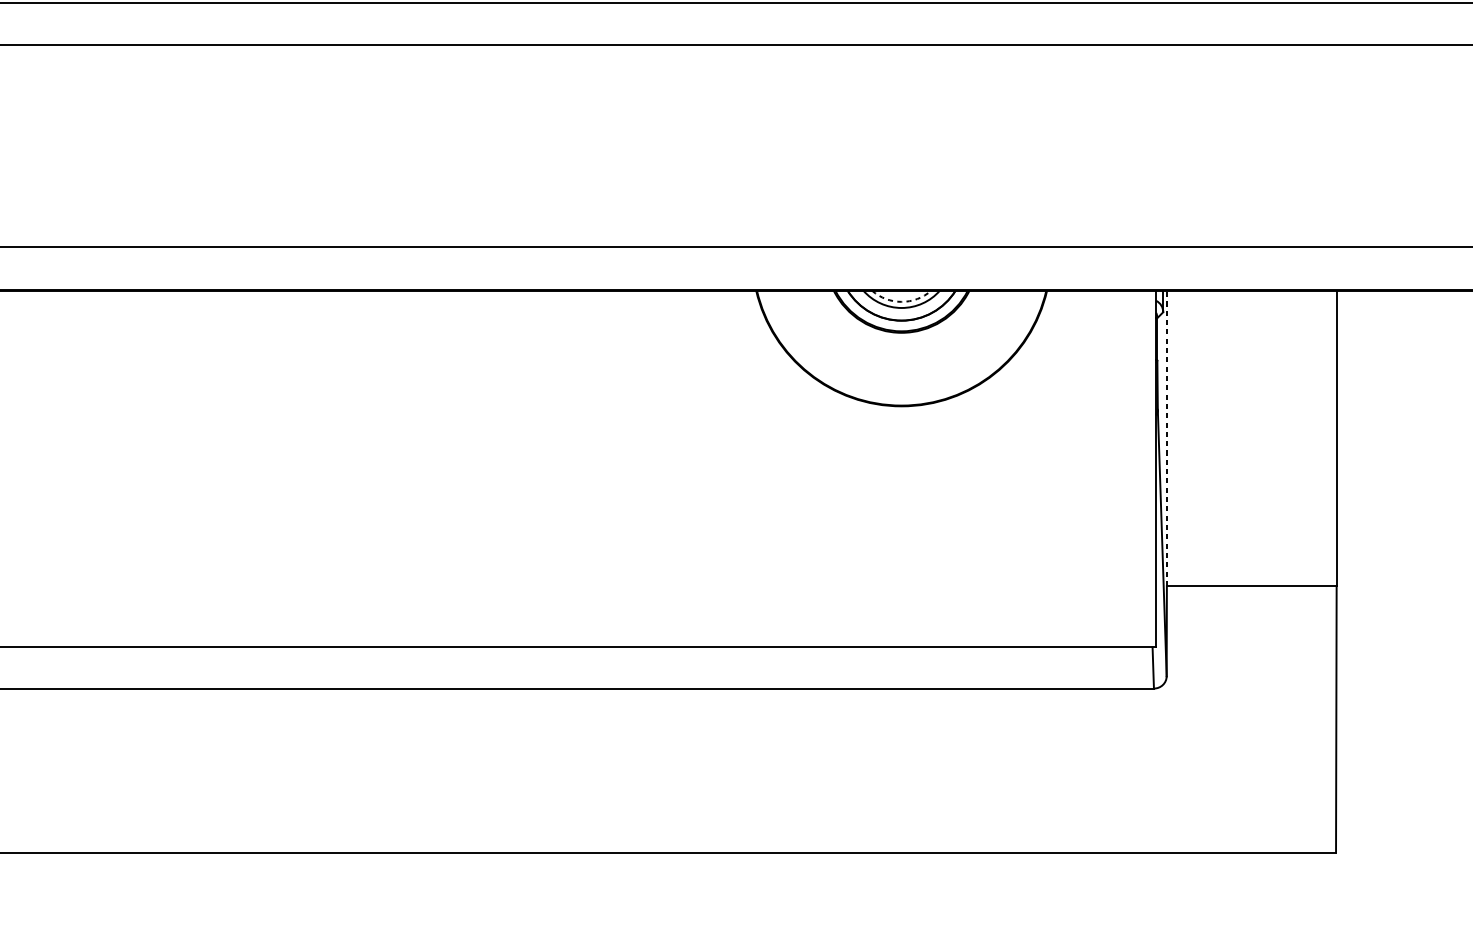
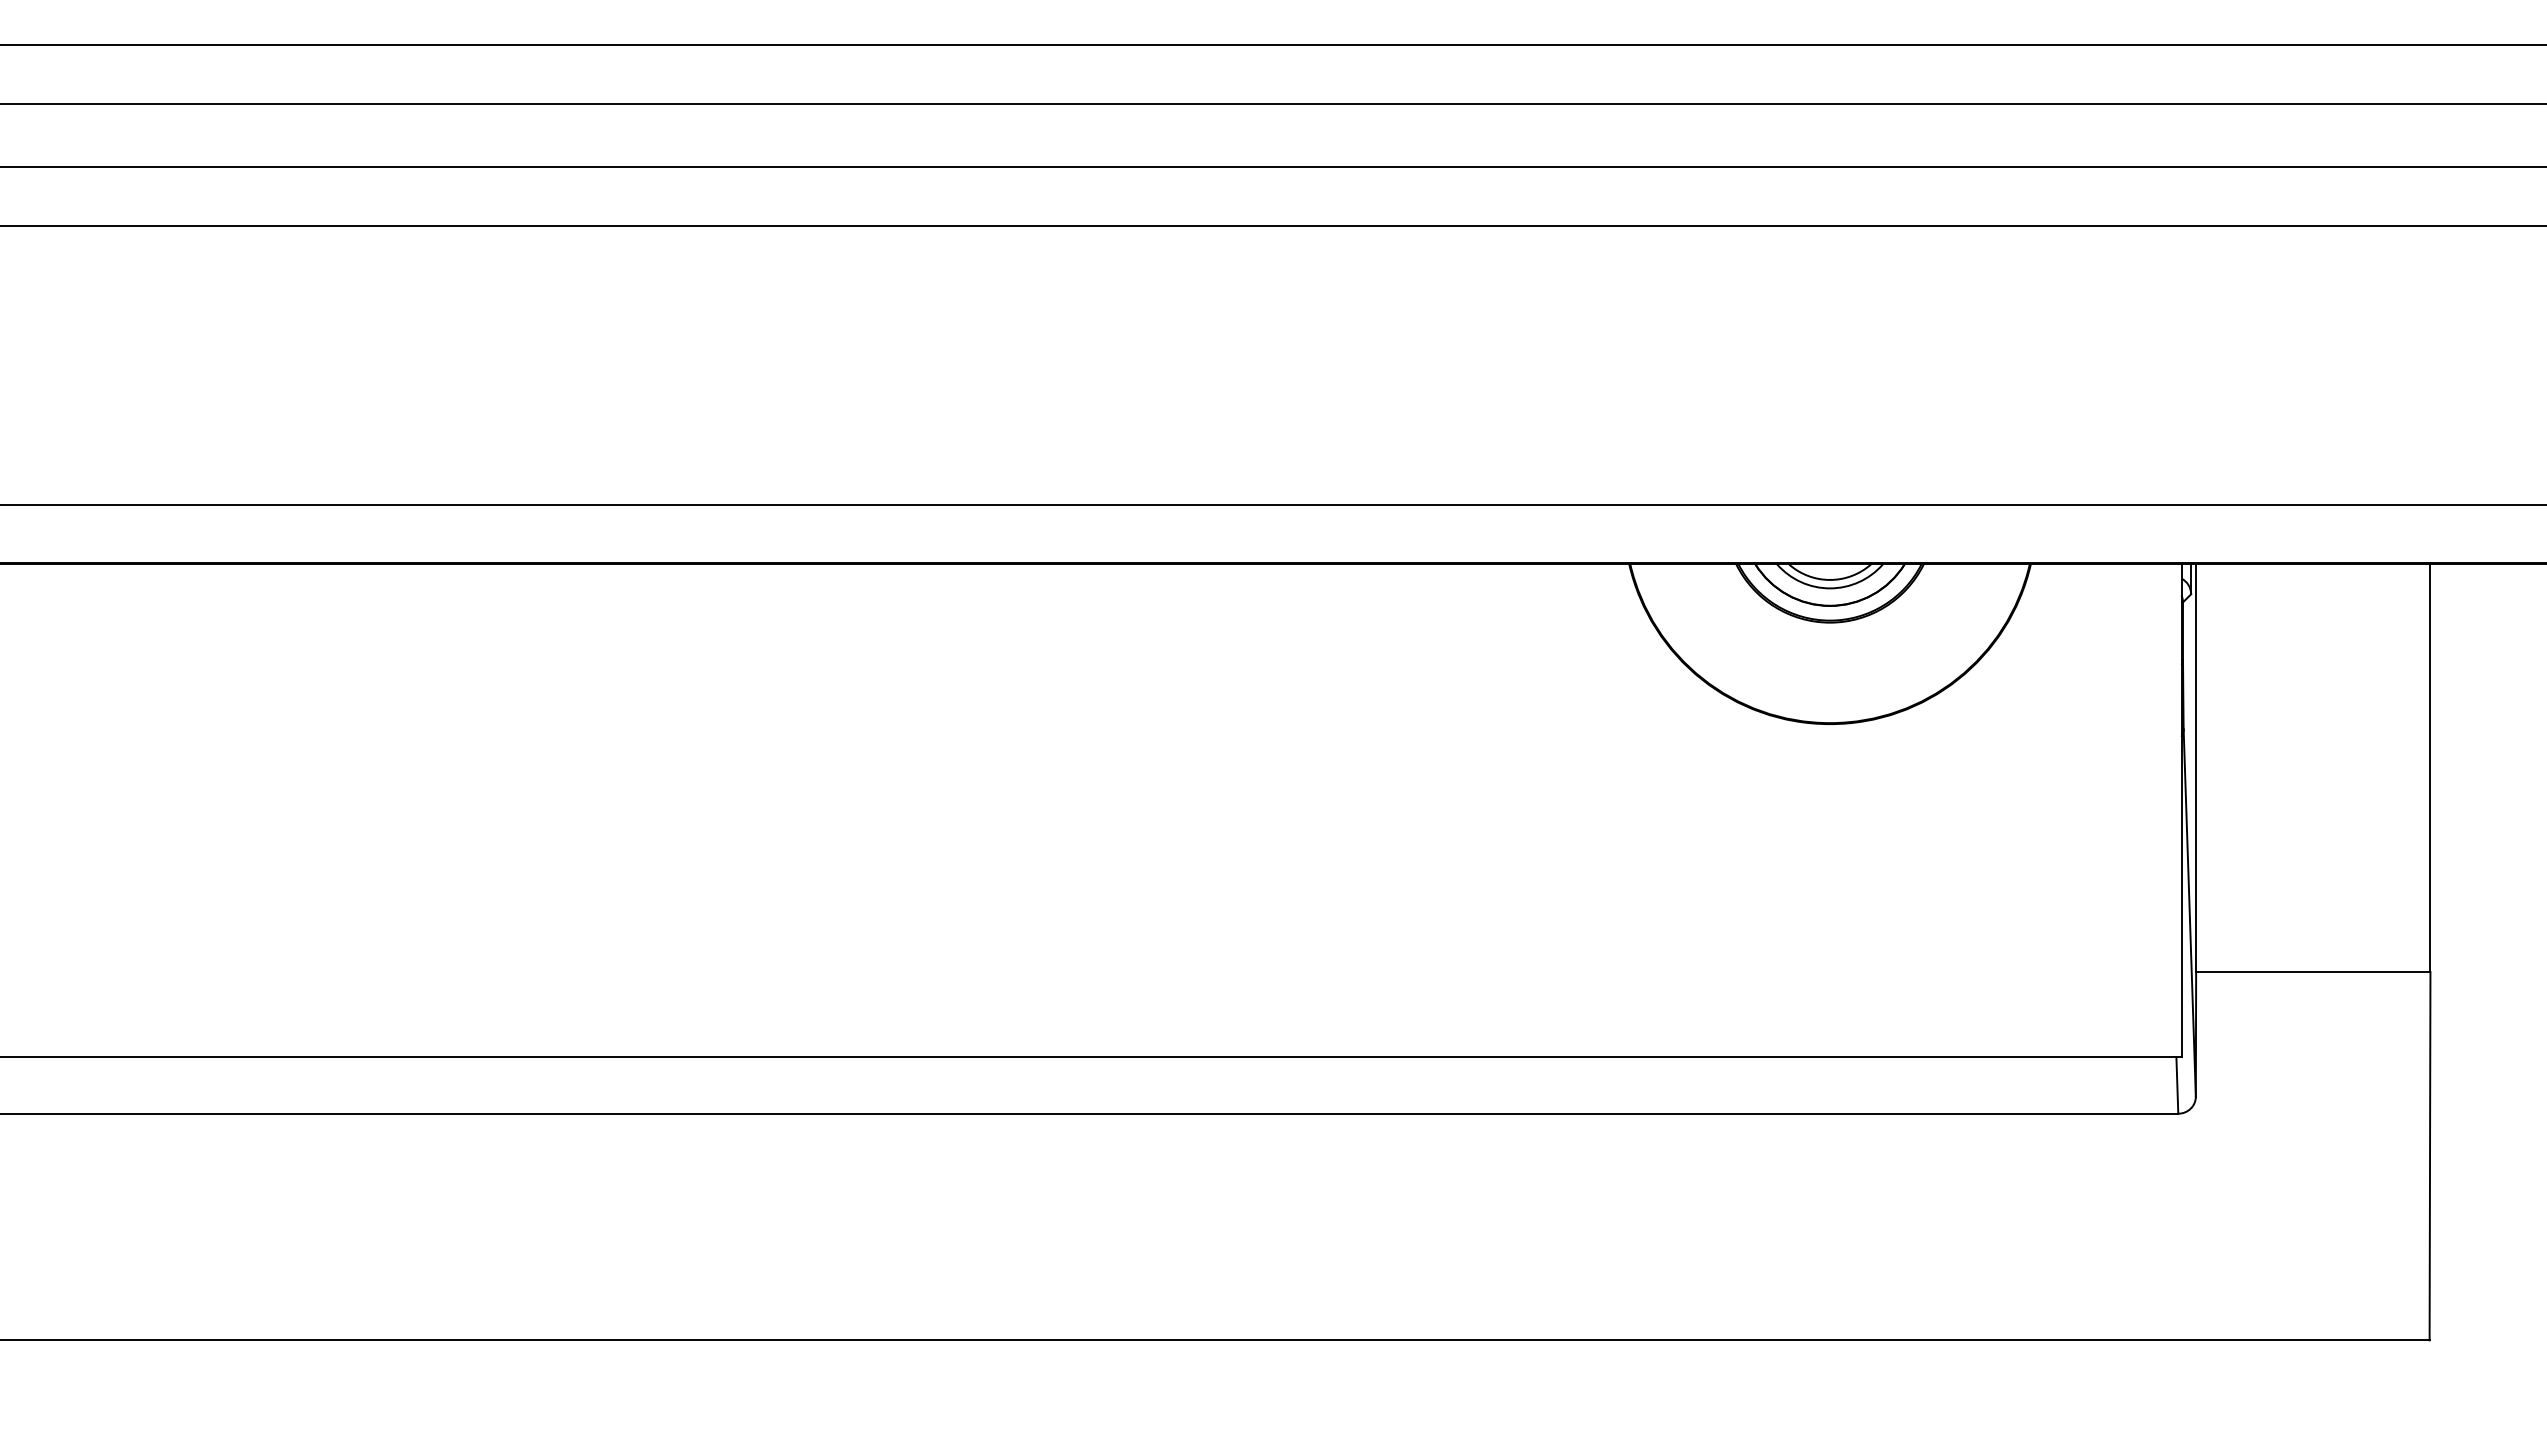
arc: (901, 301) -> (1830, 579), dashed -> solid
line: (1167, 438) -> (2196, 768), dashed -> solid

